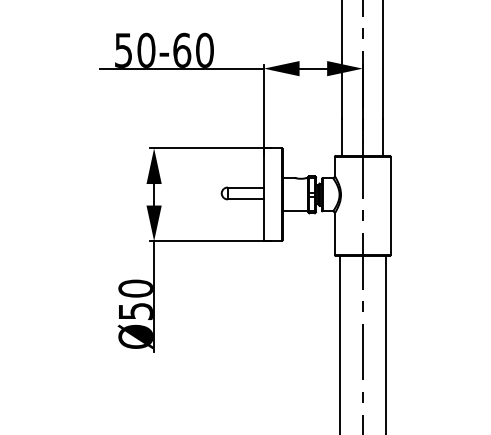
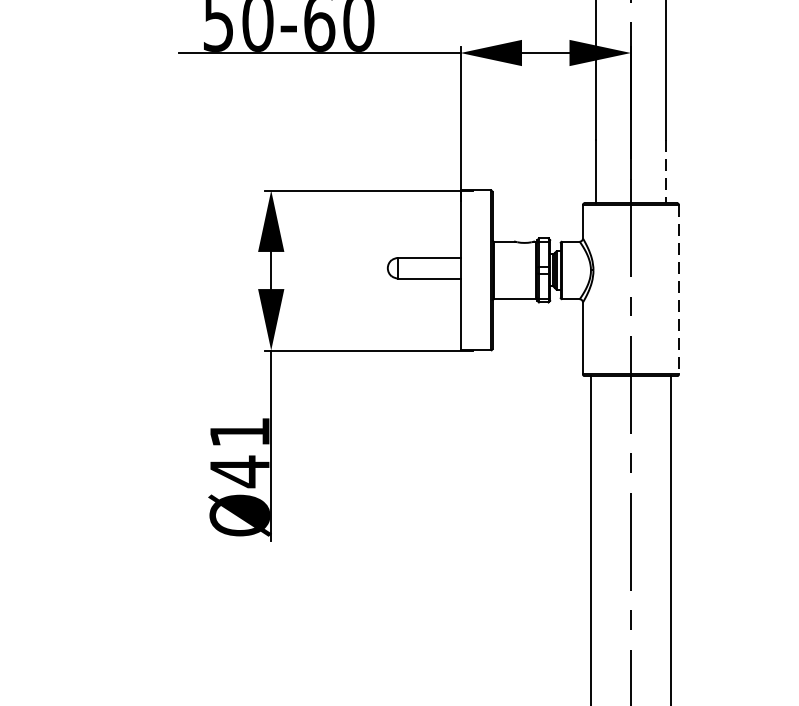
line: (383, 138) -> (666, 173), solid -> dashed
line: (390, 206) -> (678, 290), solid -> dashed
text: (135, 299) -> (239, 451), Ø50 -> Ø41

